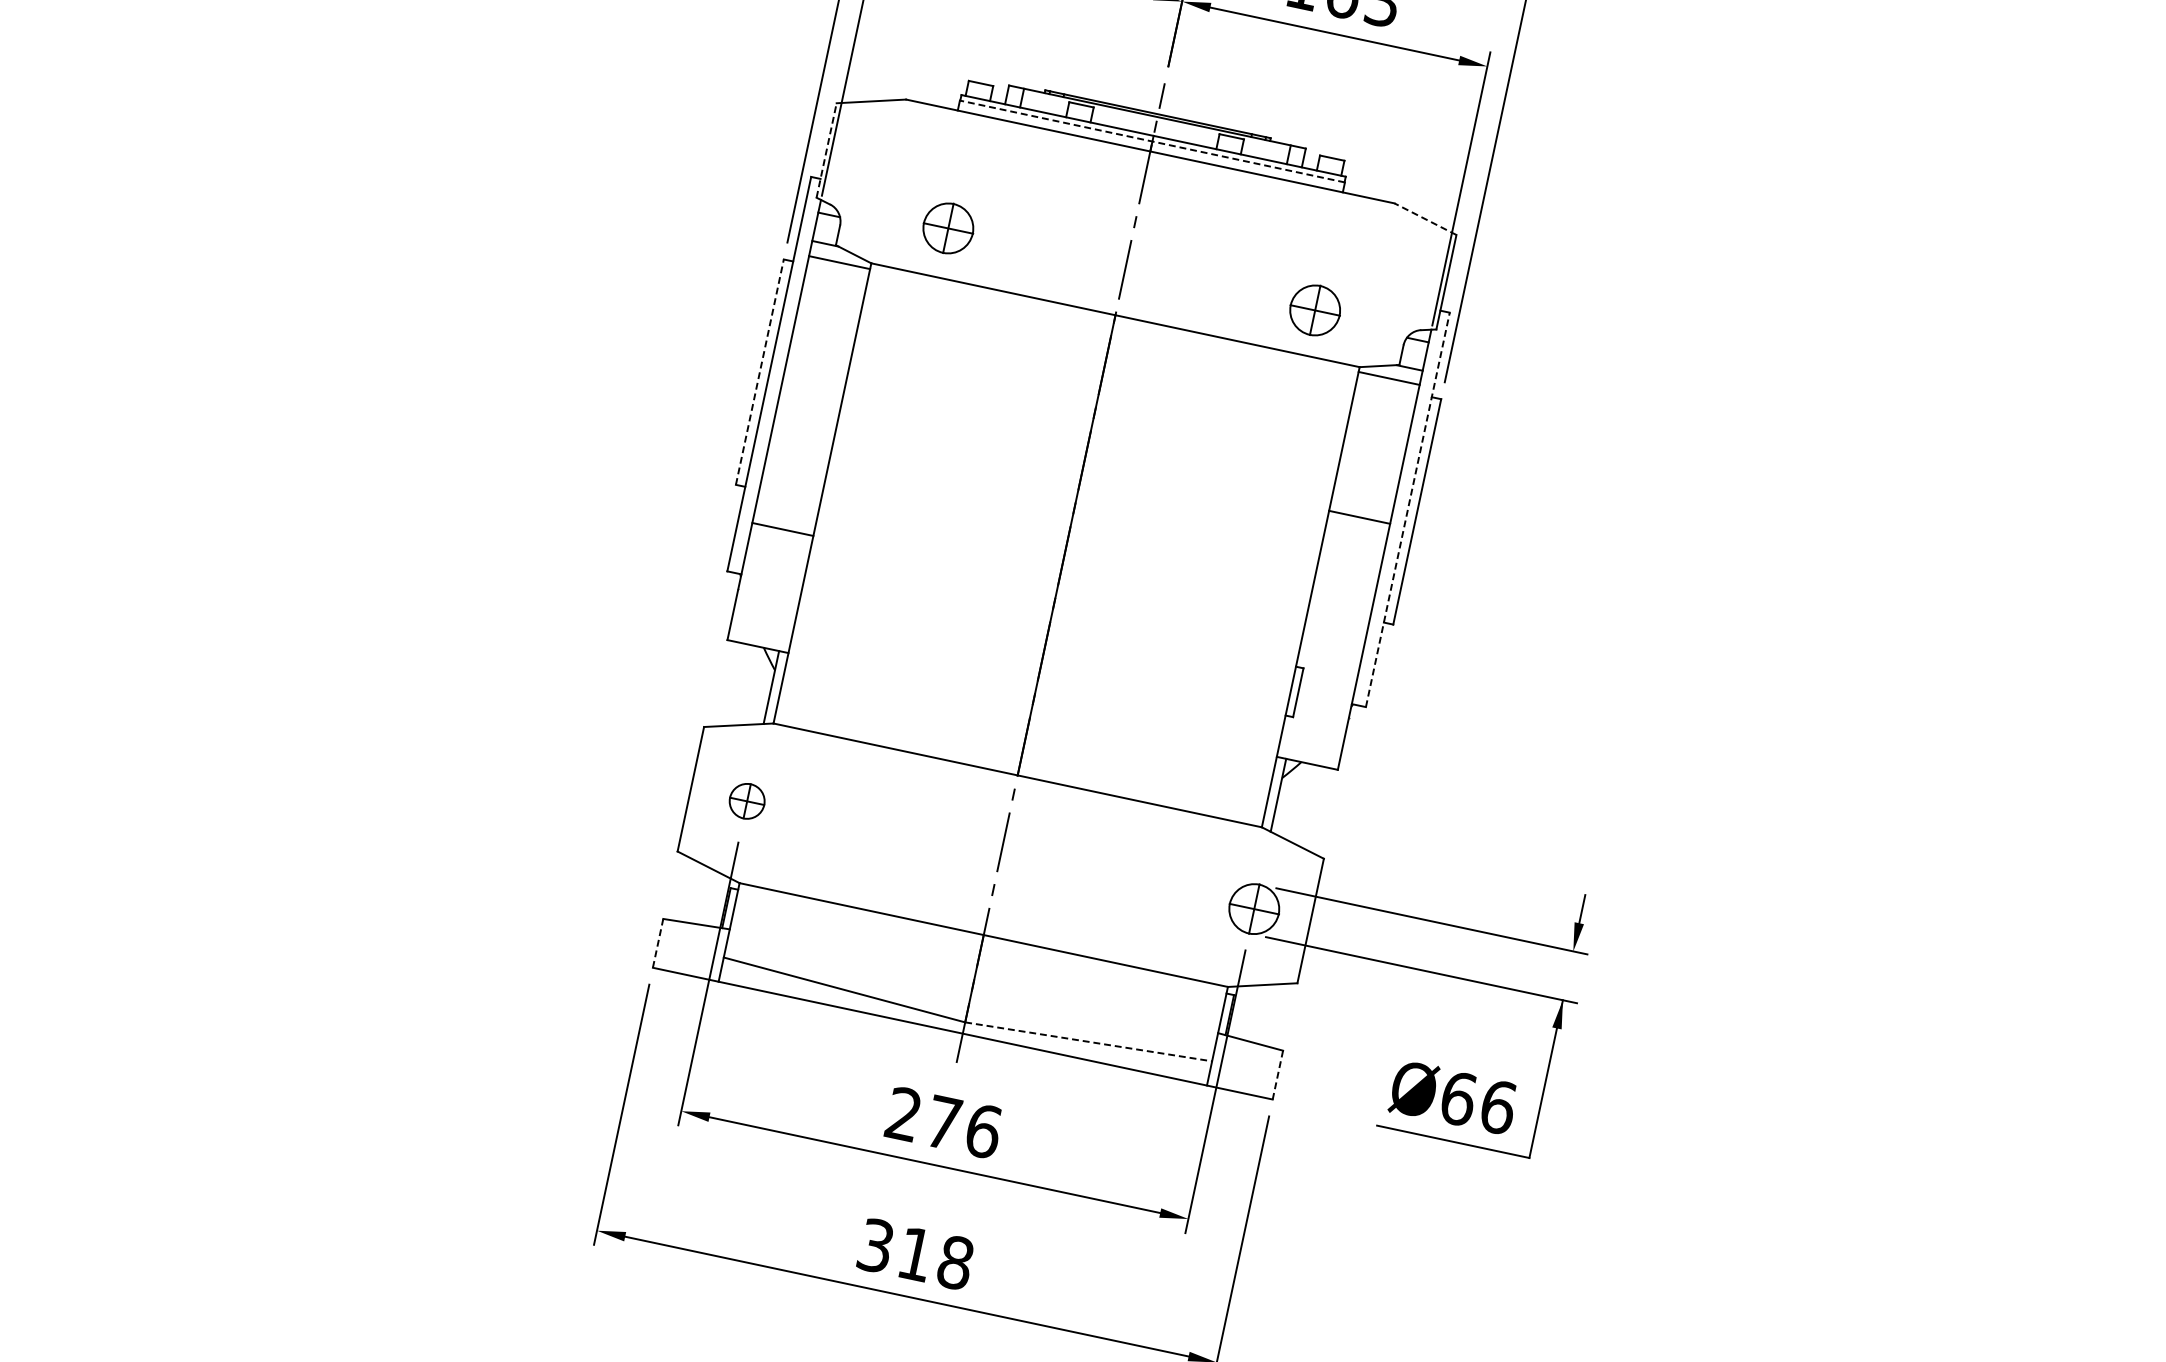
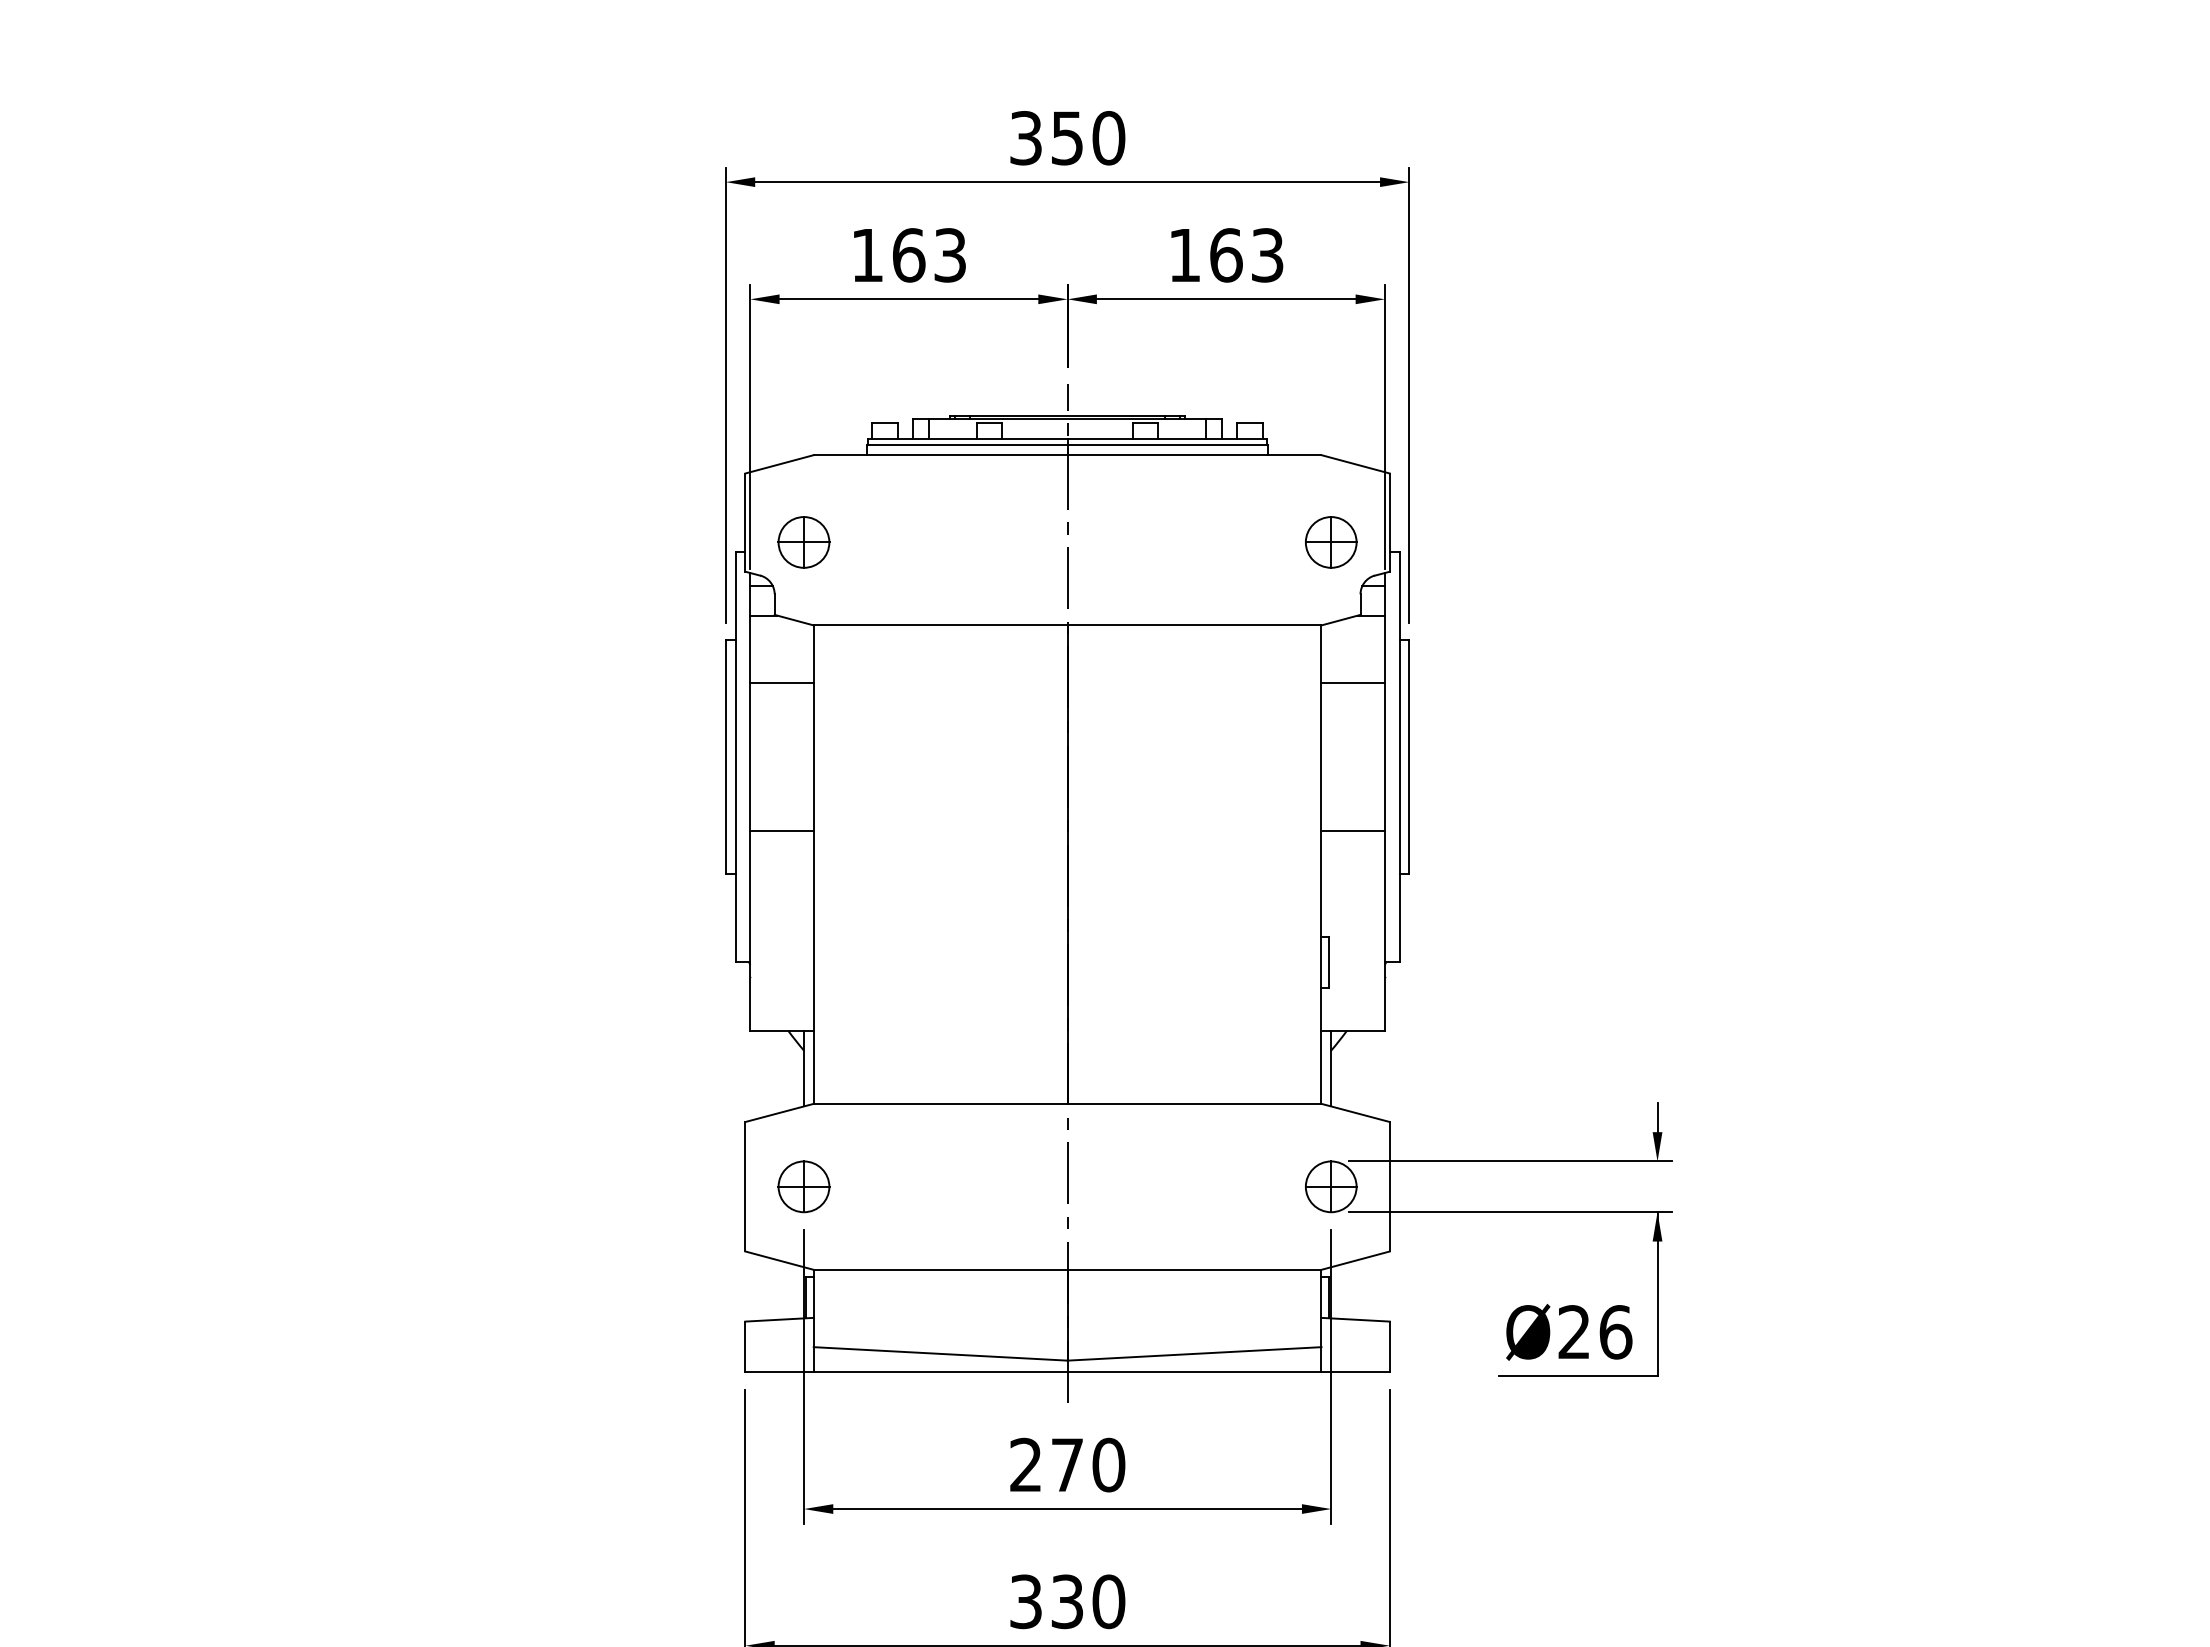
line: (1152, 141) -> (1067, 444), dashed -> solid
line: (826, 150) -> (745, 522), dashed -> solid
line: (1425, 219) -> (1355, 464), dashed -> solid
part: (947, 228) -> (803, 542), moved
line: (839, 262) -> (781, 683), moved
part: (1315, 310) -> (1331, 542), moved
line: (759, 371) -> (725, 756), dashed -> solid
line: (1388, 378) -> (1352, 683), moved
line: (1407, 509) -> (1399, 756), dashed -> solid
line: (1359, 516) -> (1352, 830), moved
line: (782, 529) -> (781, 830), moved
part: (746, 800) -> (803, 1186), size x1.43
line: (658, 942) -> (745, 1346), dashed -> solid
line: (1089, 1041) -> (1195, 1353), dashed -> solid
line: (1277, 1075) -> (1389, 1347), dashed -> solid
text: (1458, 1098) -> (1574, 1332), Ø66 -> Ø26
text: (983, 1130) -> (1108, 1464), 276 -> 270
text: (936, 1258) -> (1088, 1601), 318 -> 330

